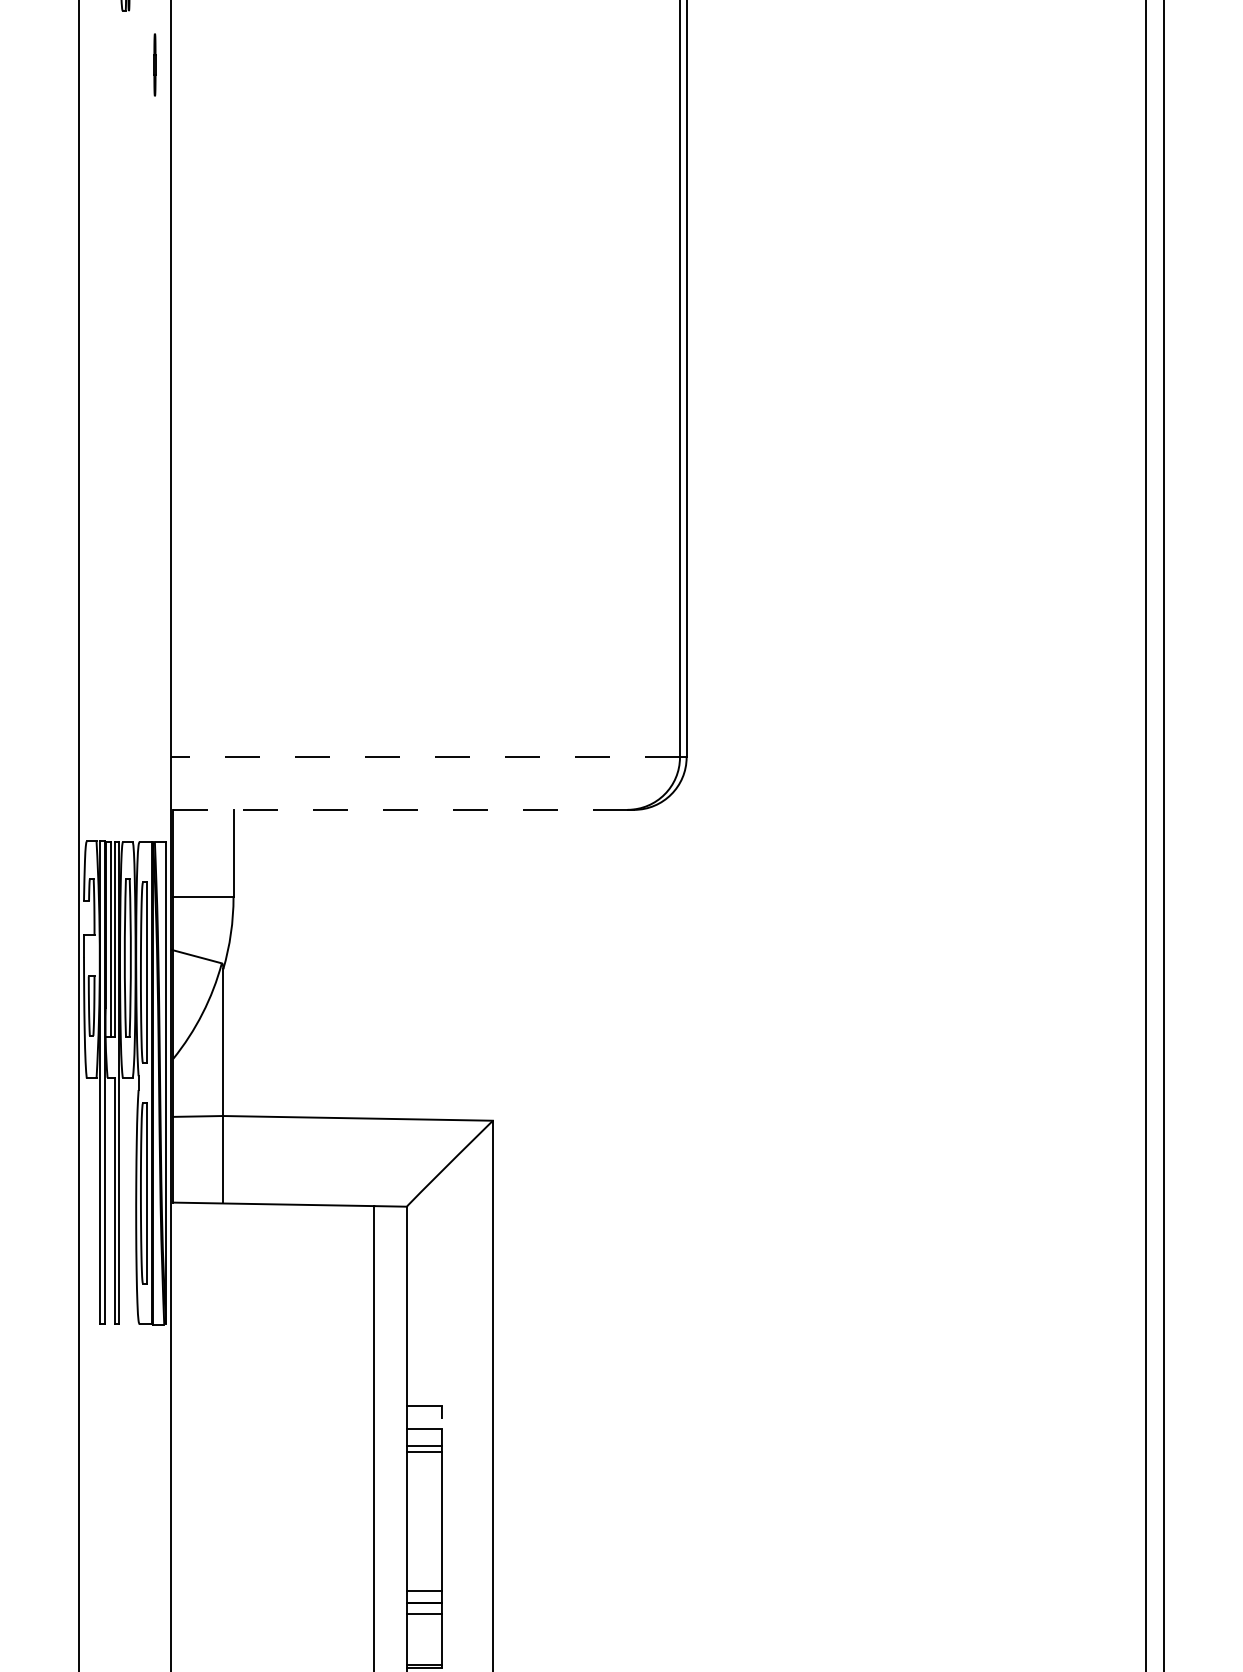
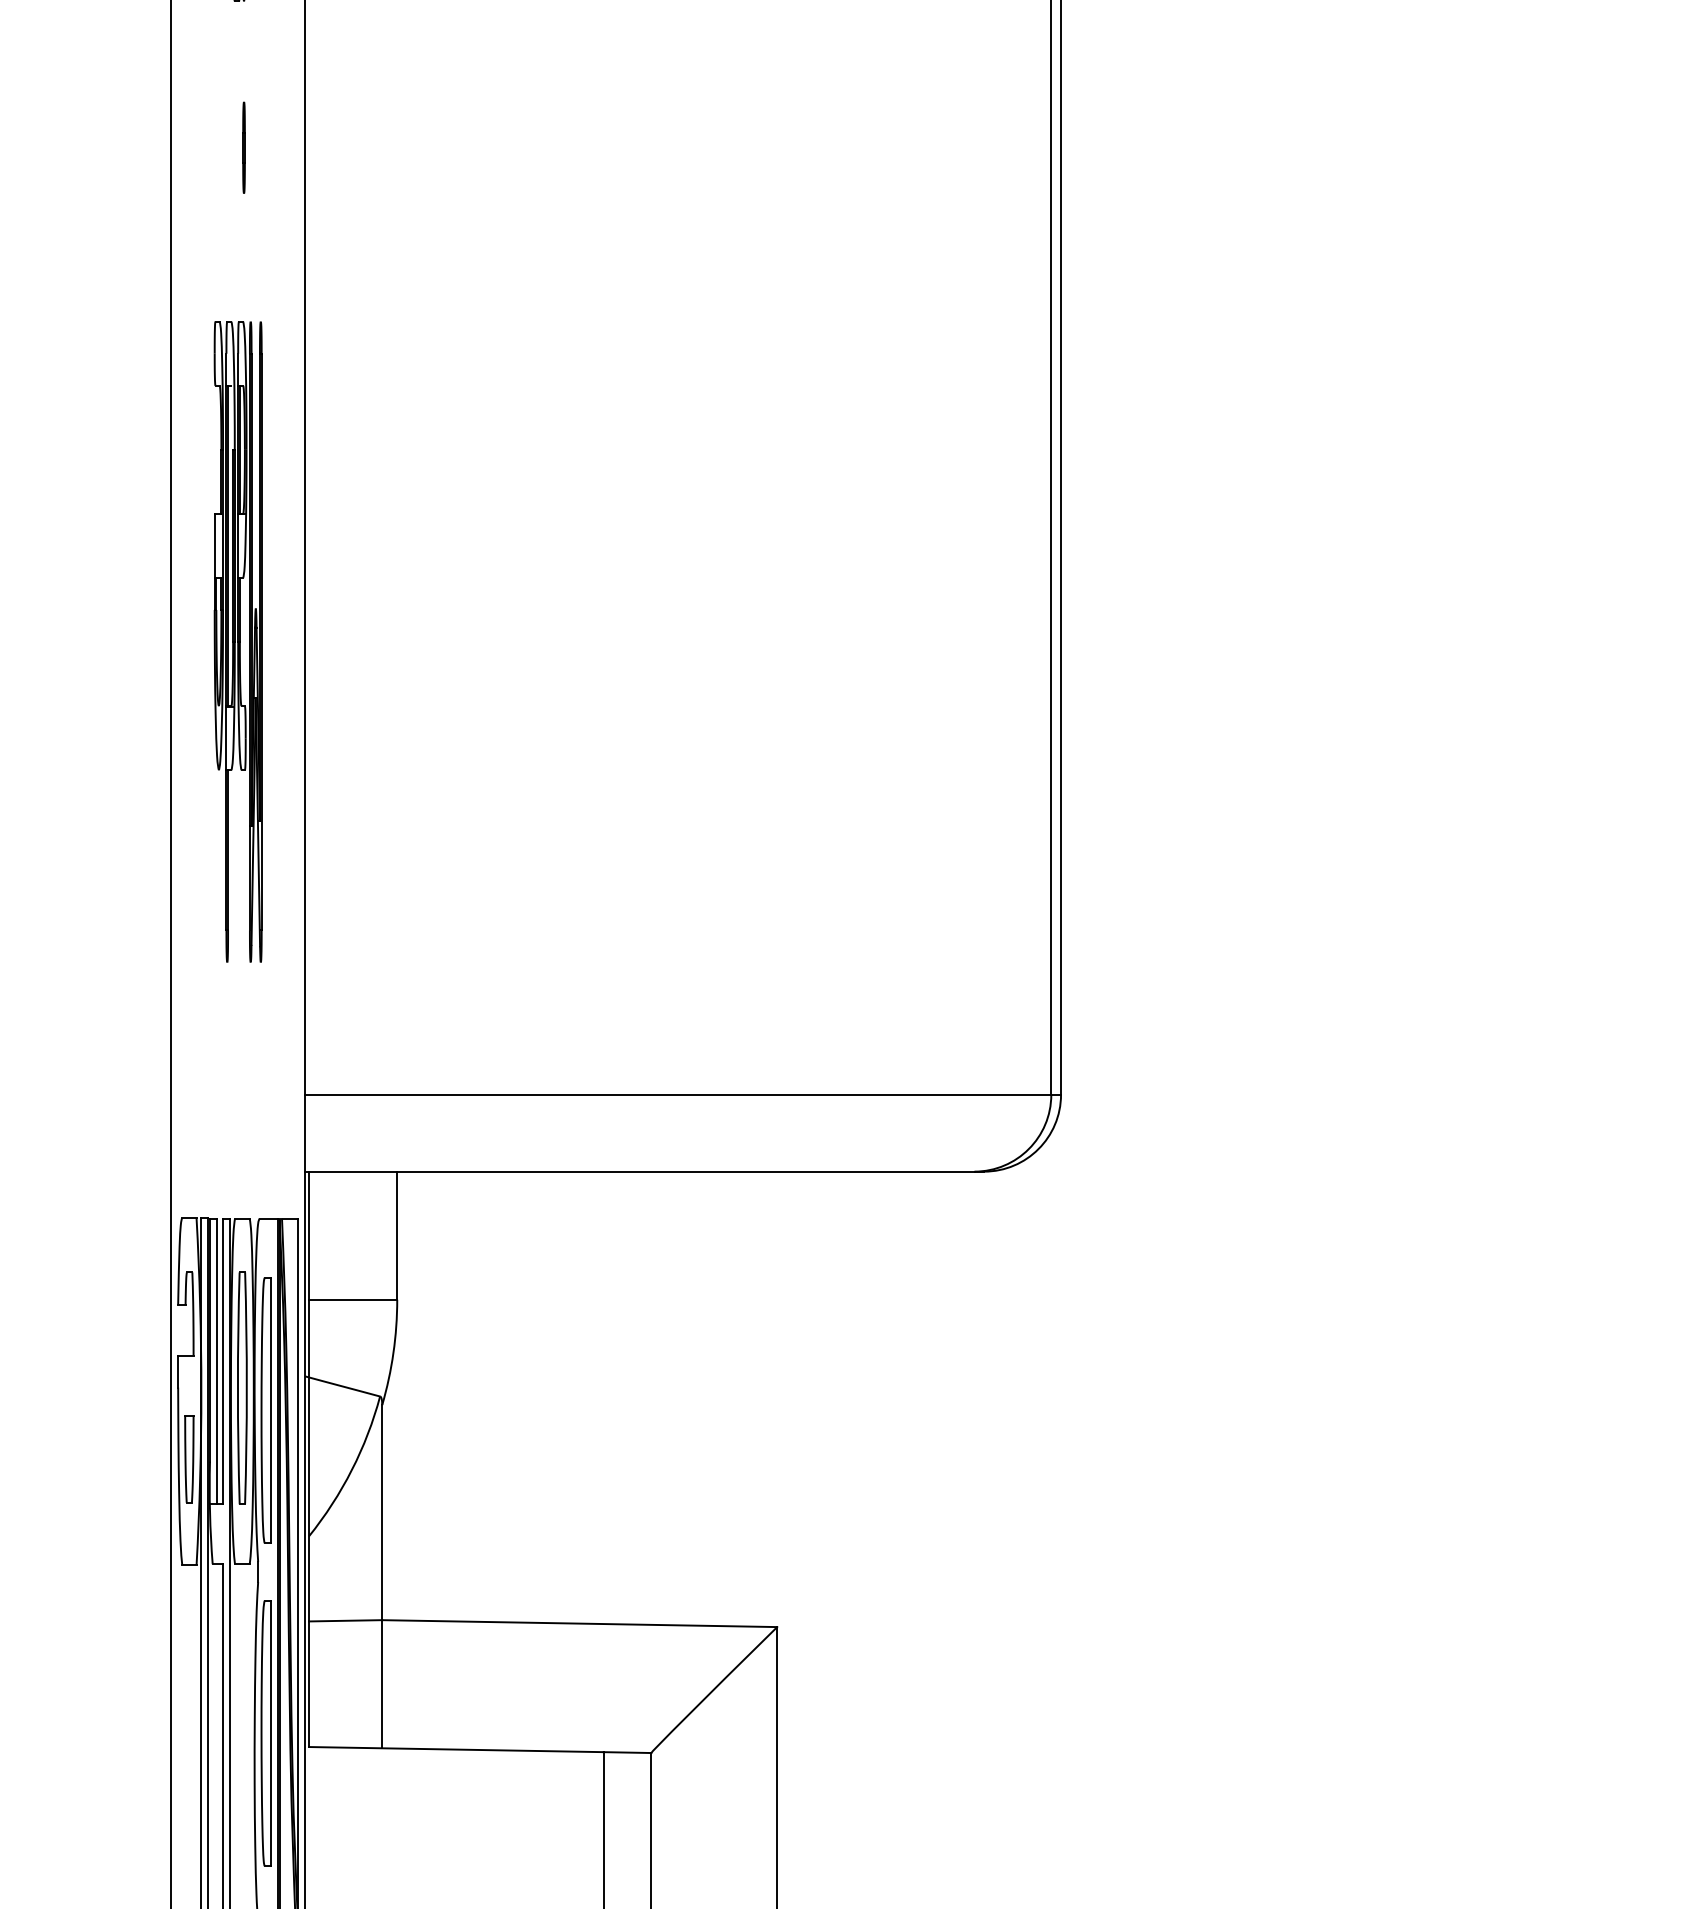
line: (154, 64) -> (243, 147), moved
part: (124, 448) -> (237, 642), added
line: (425, 757) -> (678, 1094), dashed -> solid
line: (398, 809) -> (638, 1171), dashed -> solid

